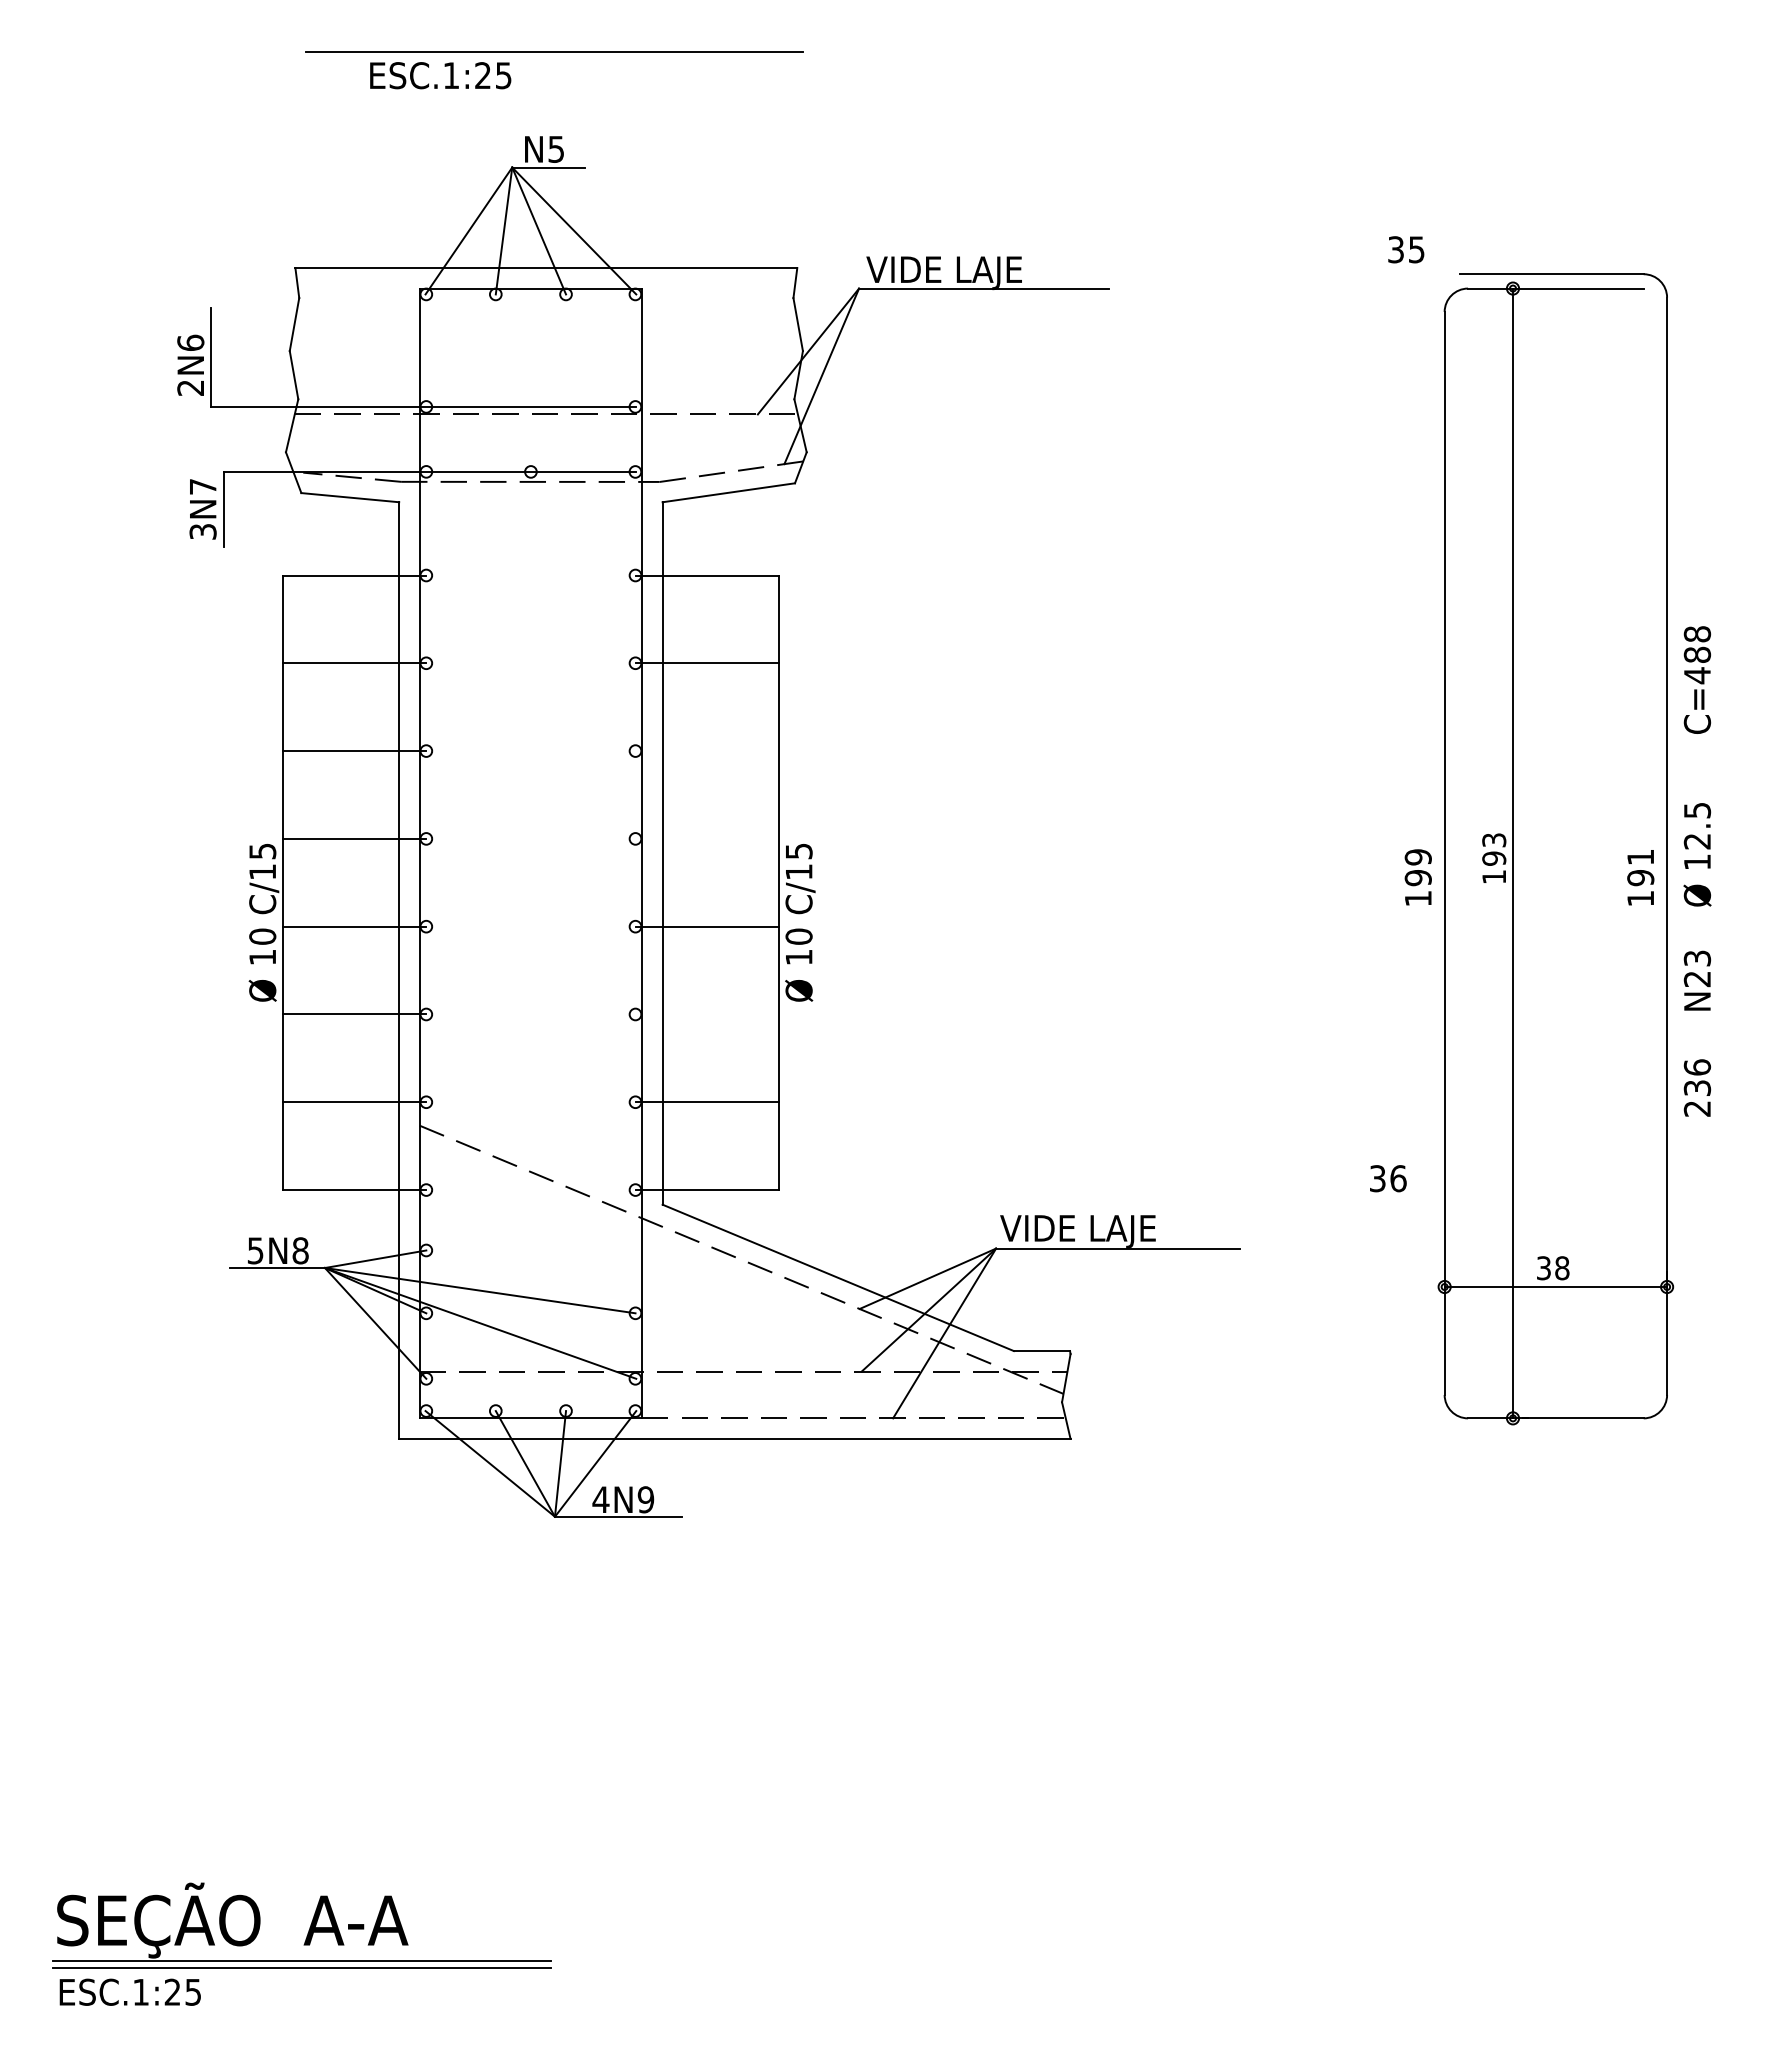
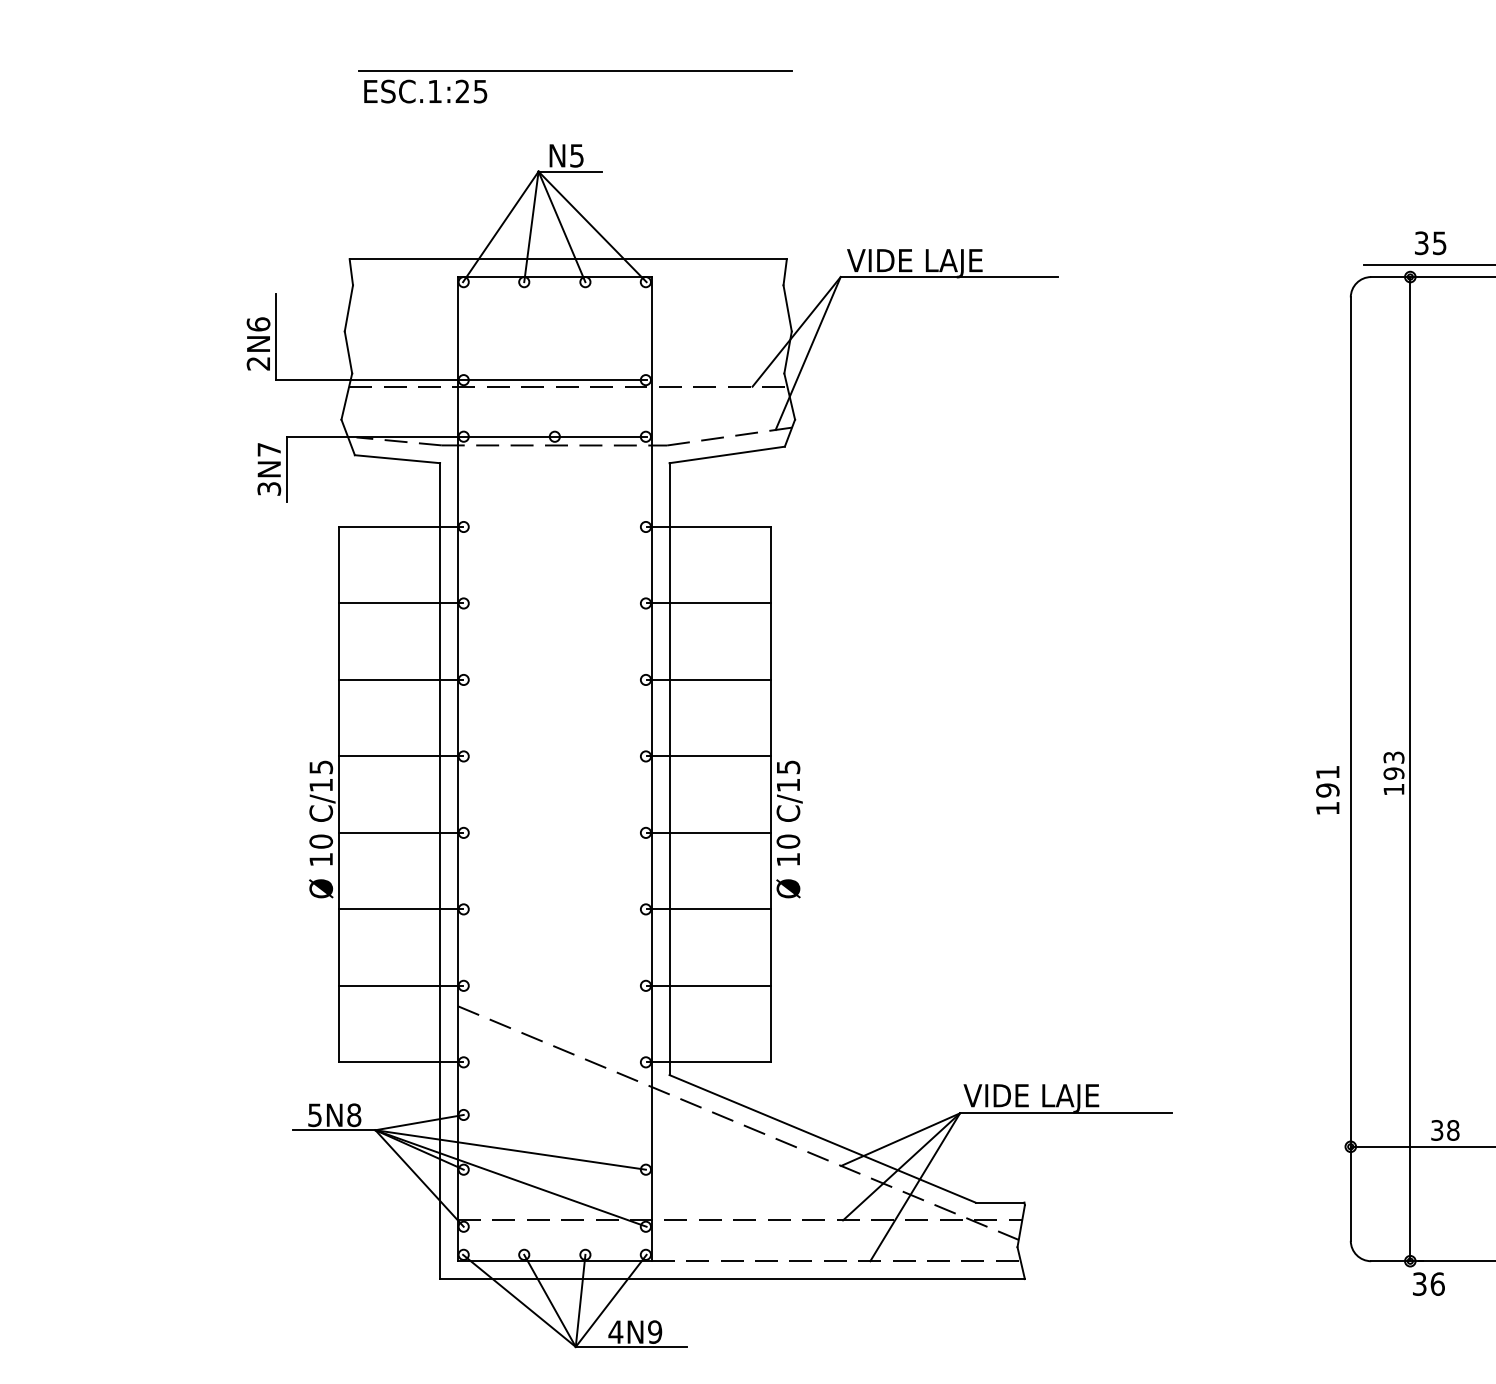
text: (440, 75) -> (425, 91), moved
text: (1406, 249) -> (1430, 243), moved
line: (707, 751) -> (708, 680), added
line: (707, 838) -> (708, 756), added
text: (1417, 857) -> (1327, 772), 199 -> 191
line: (707, 1014) -> (708, 909), added
text: (1388, 1178) -> (1429, 1283), moved

